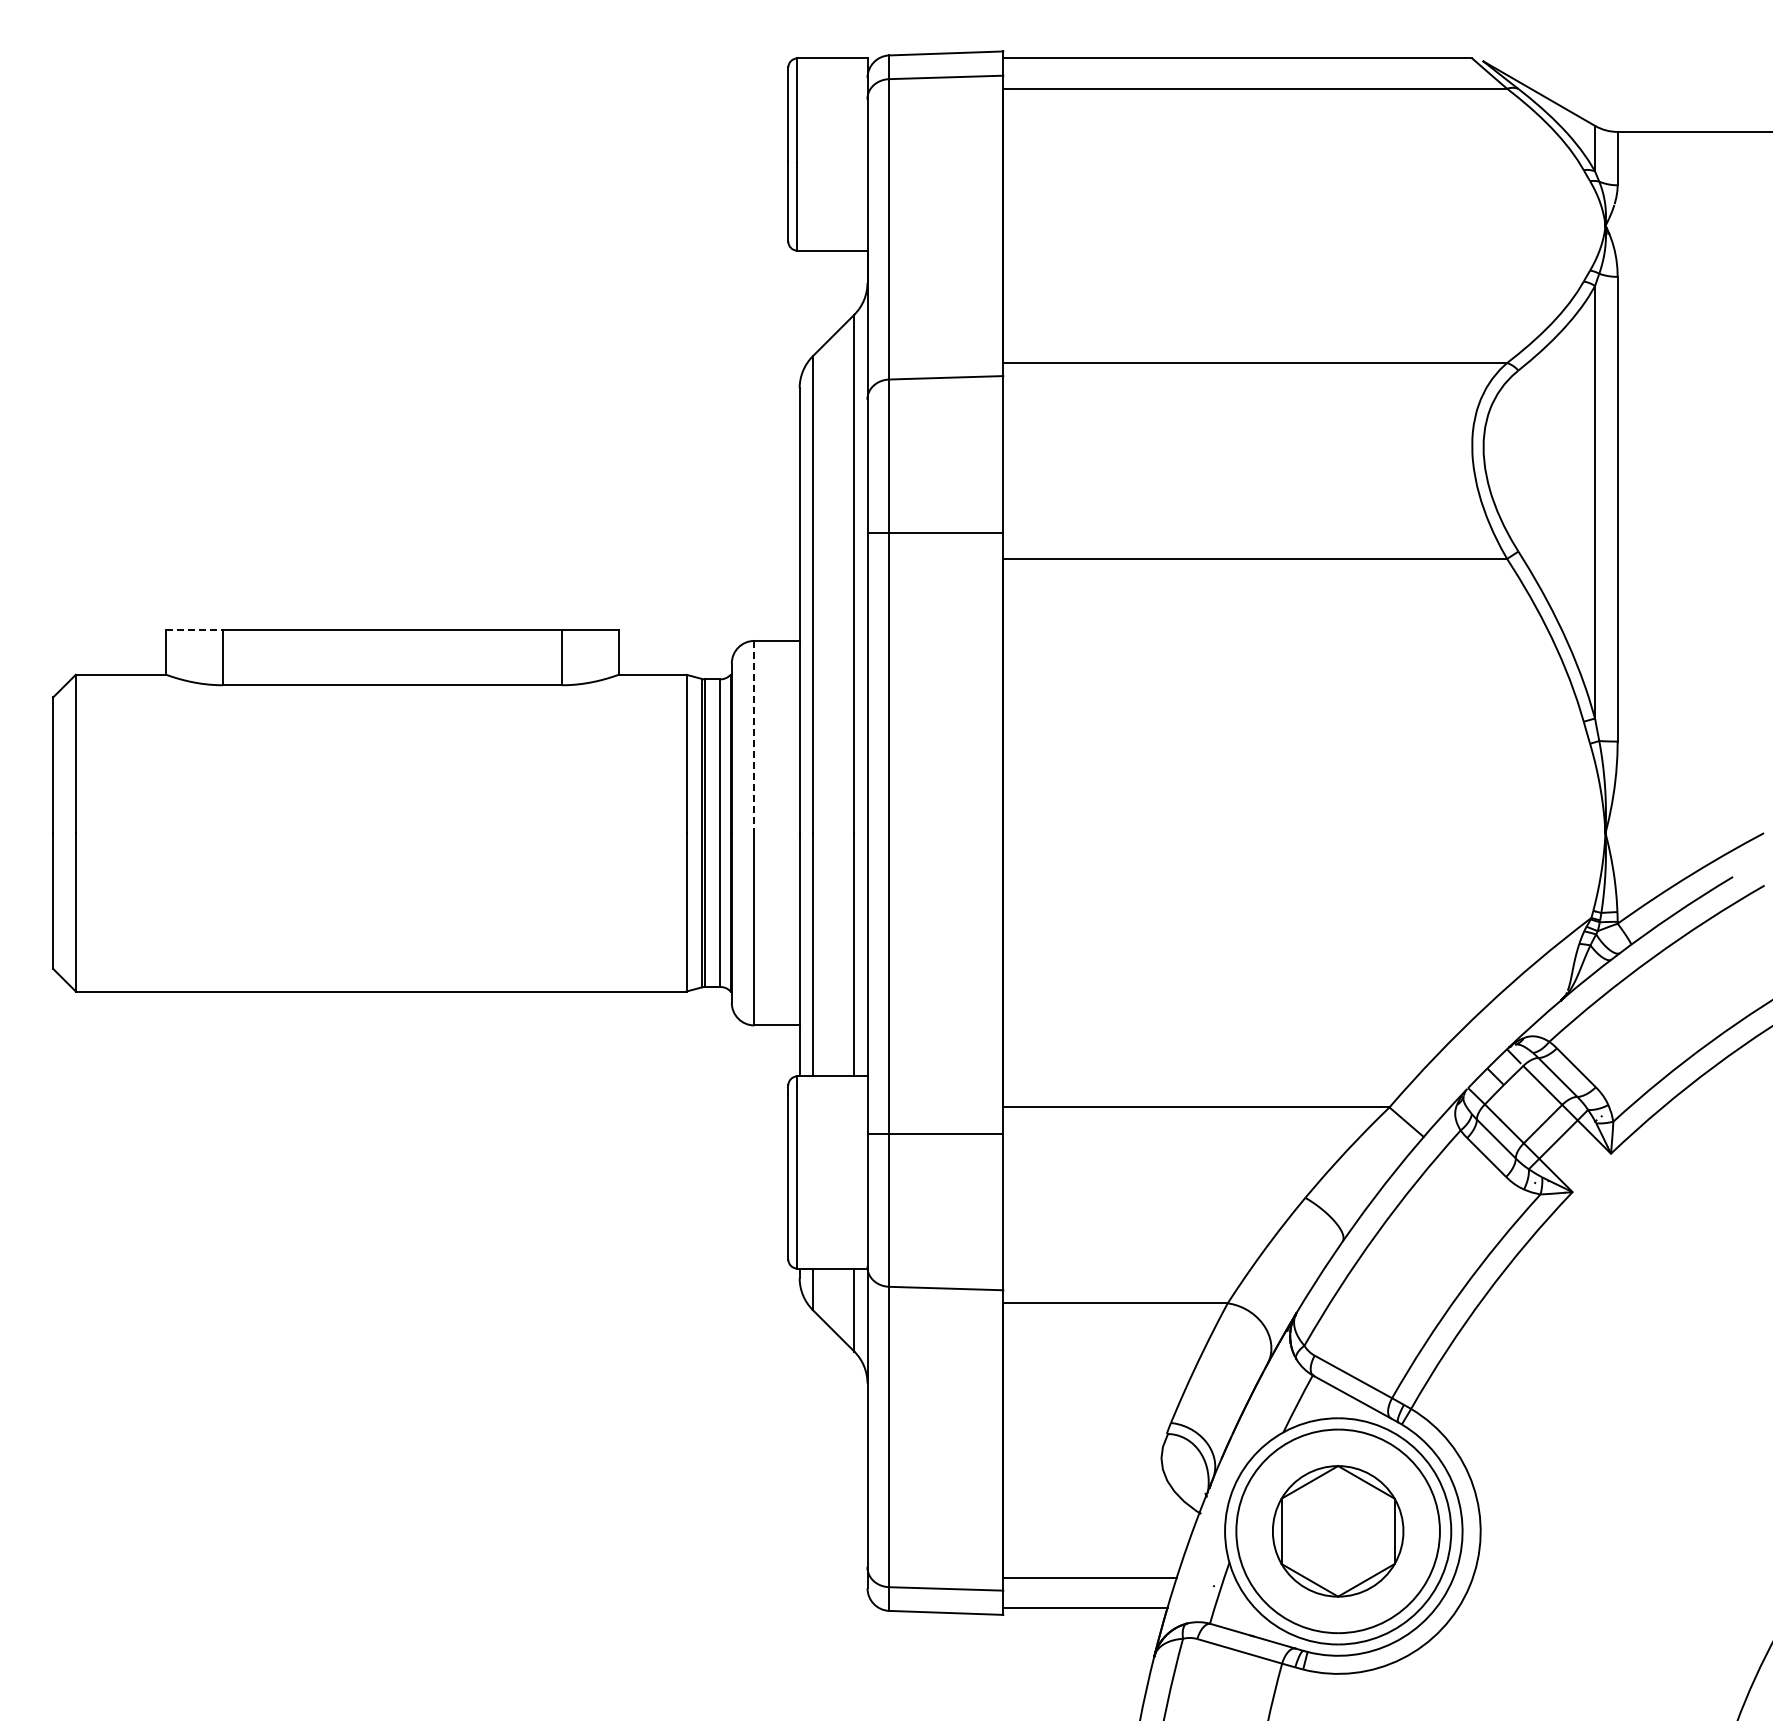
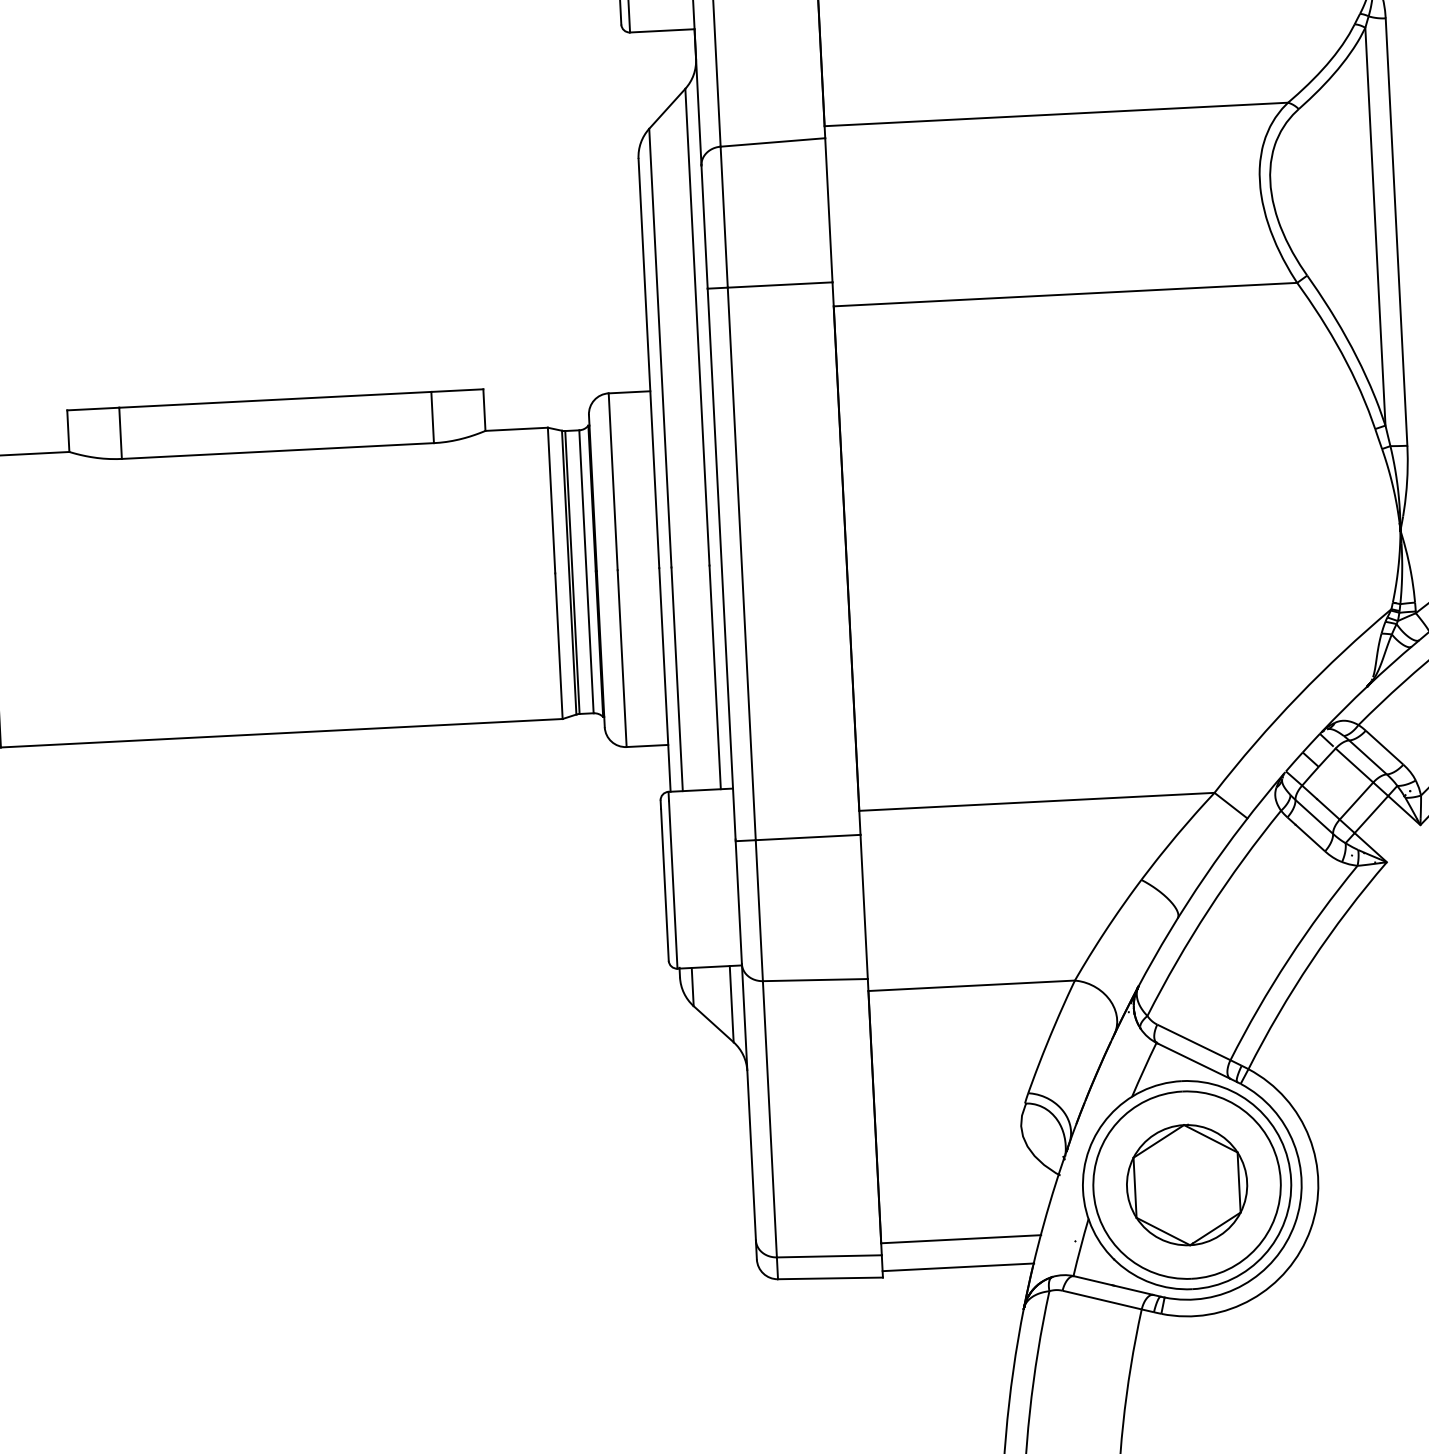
line: (195, 629) -> (94, 408), dashed -> solid
line: (754, 737) -> (613, 482), dashed -> solid

